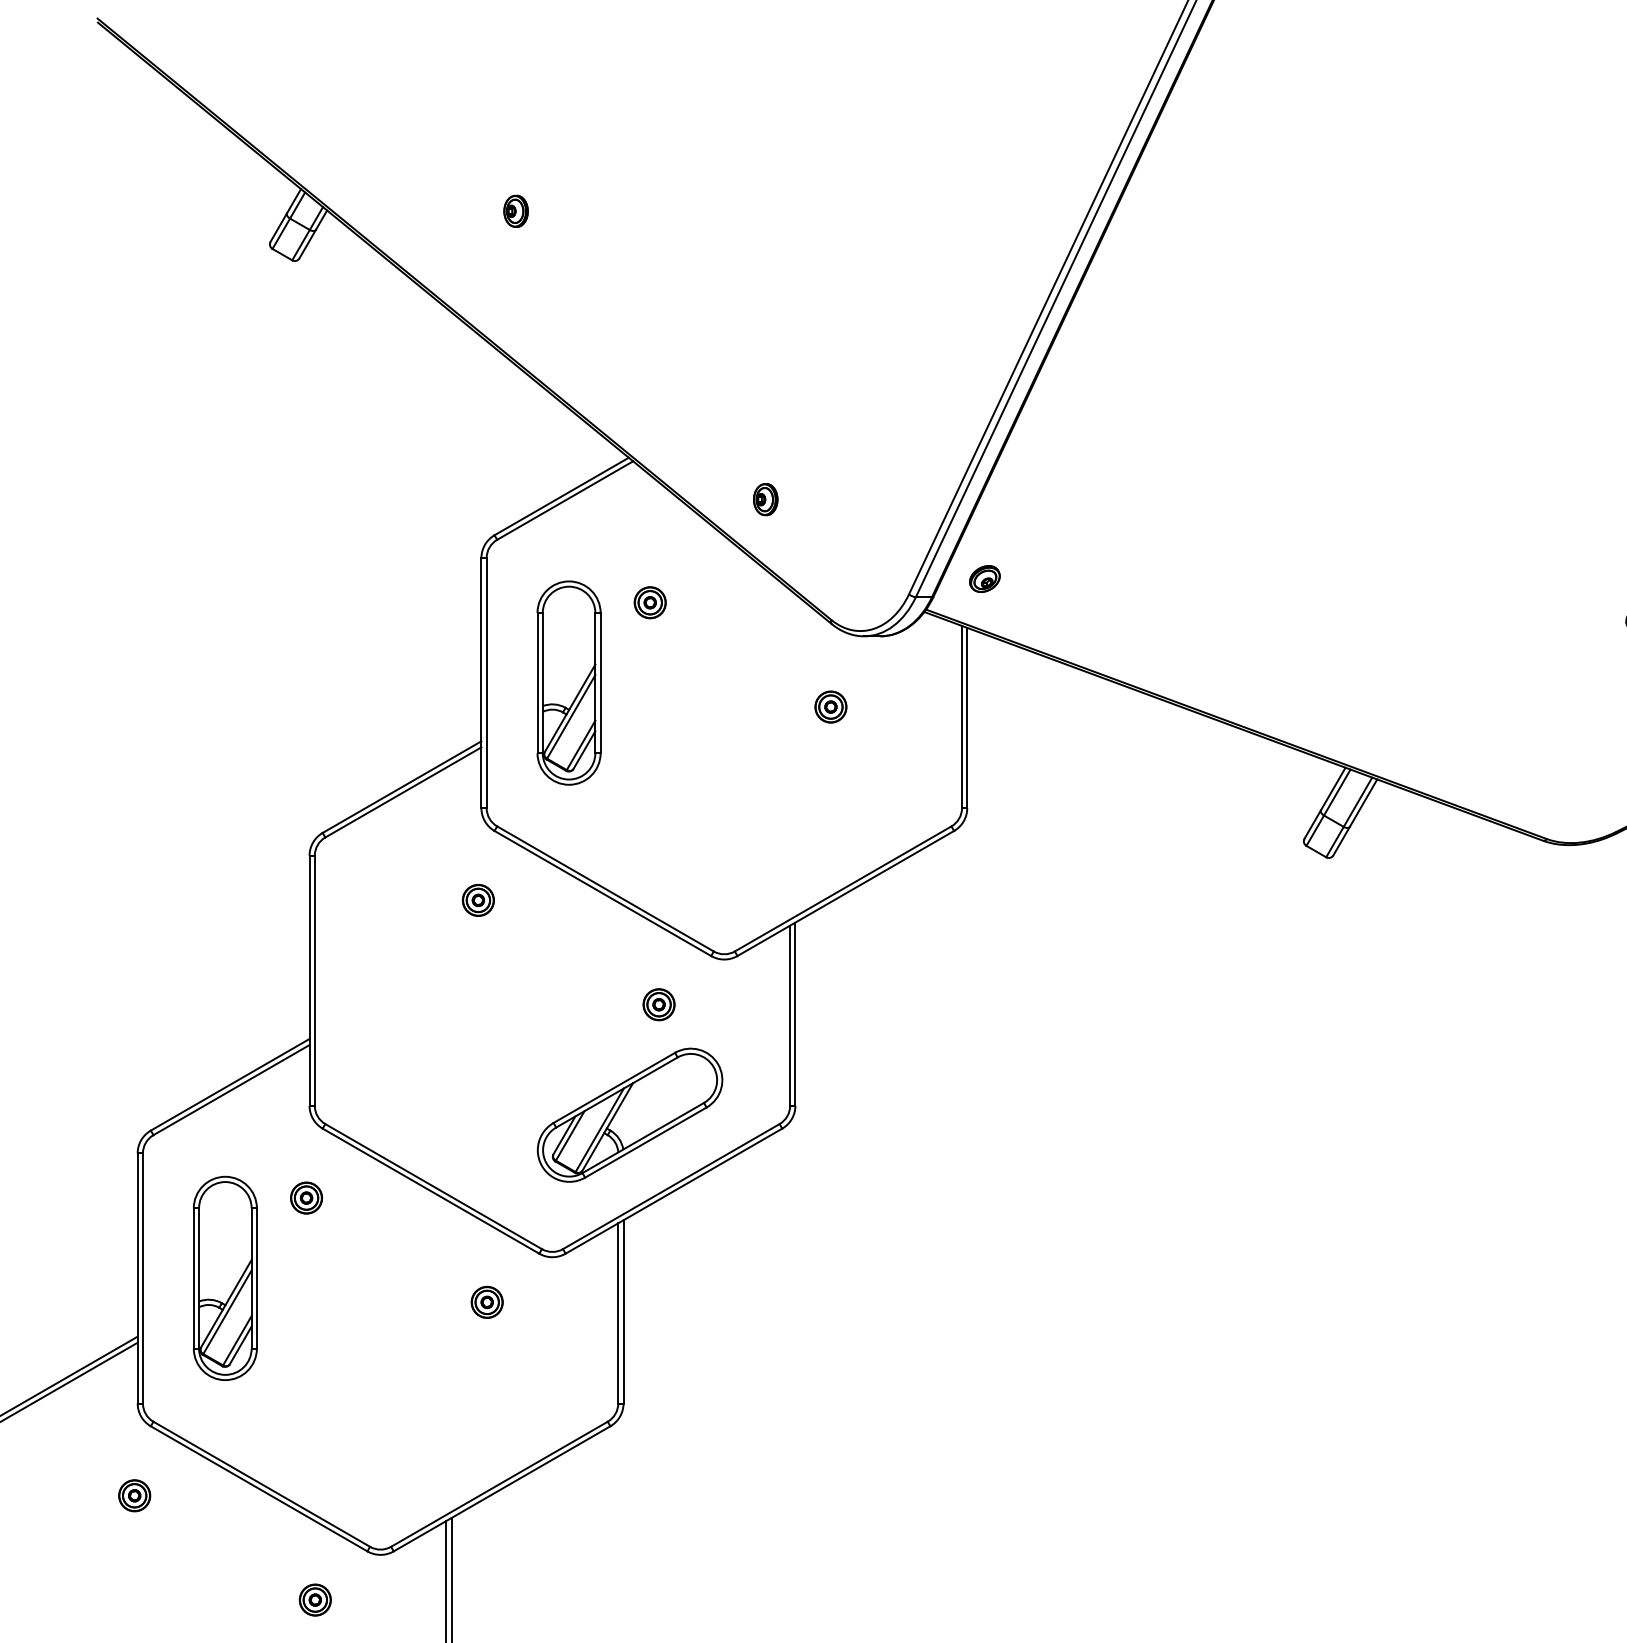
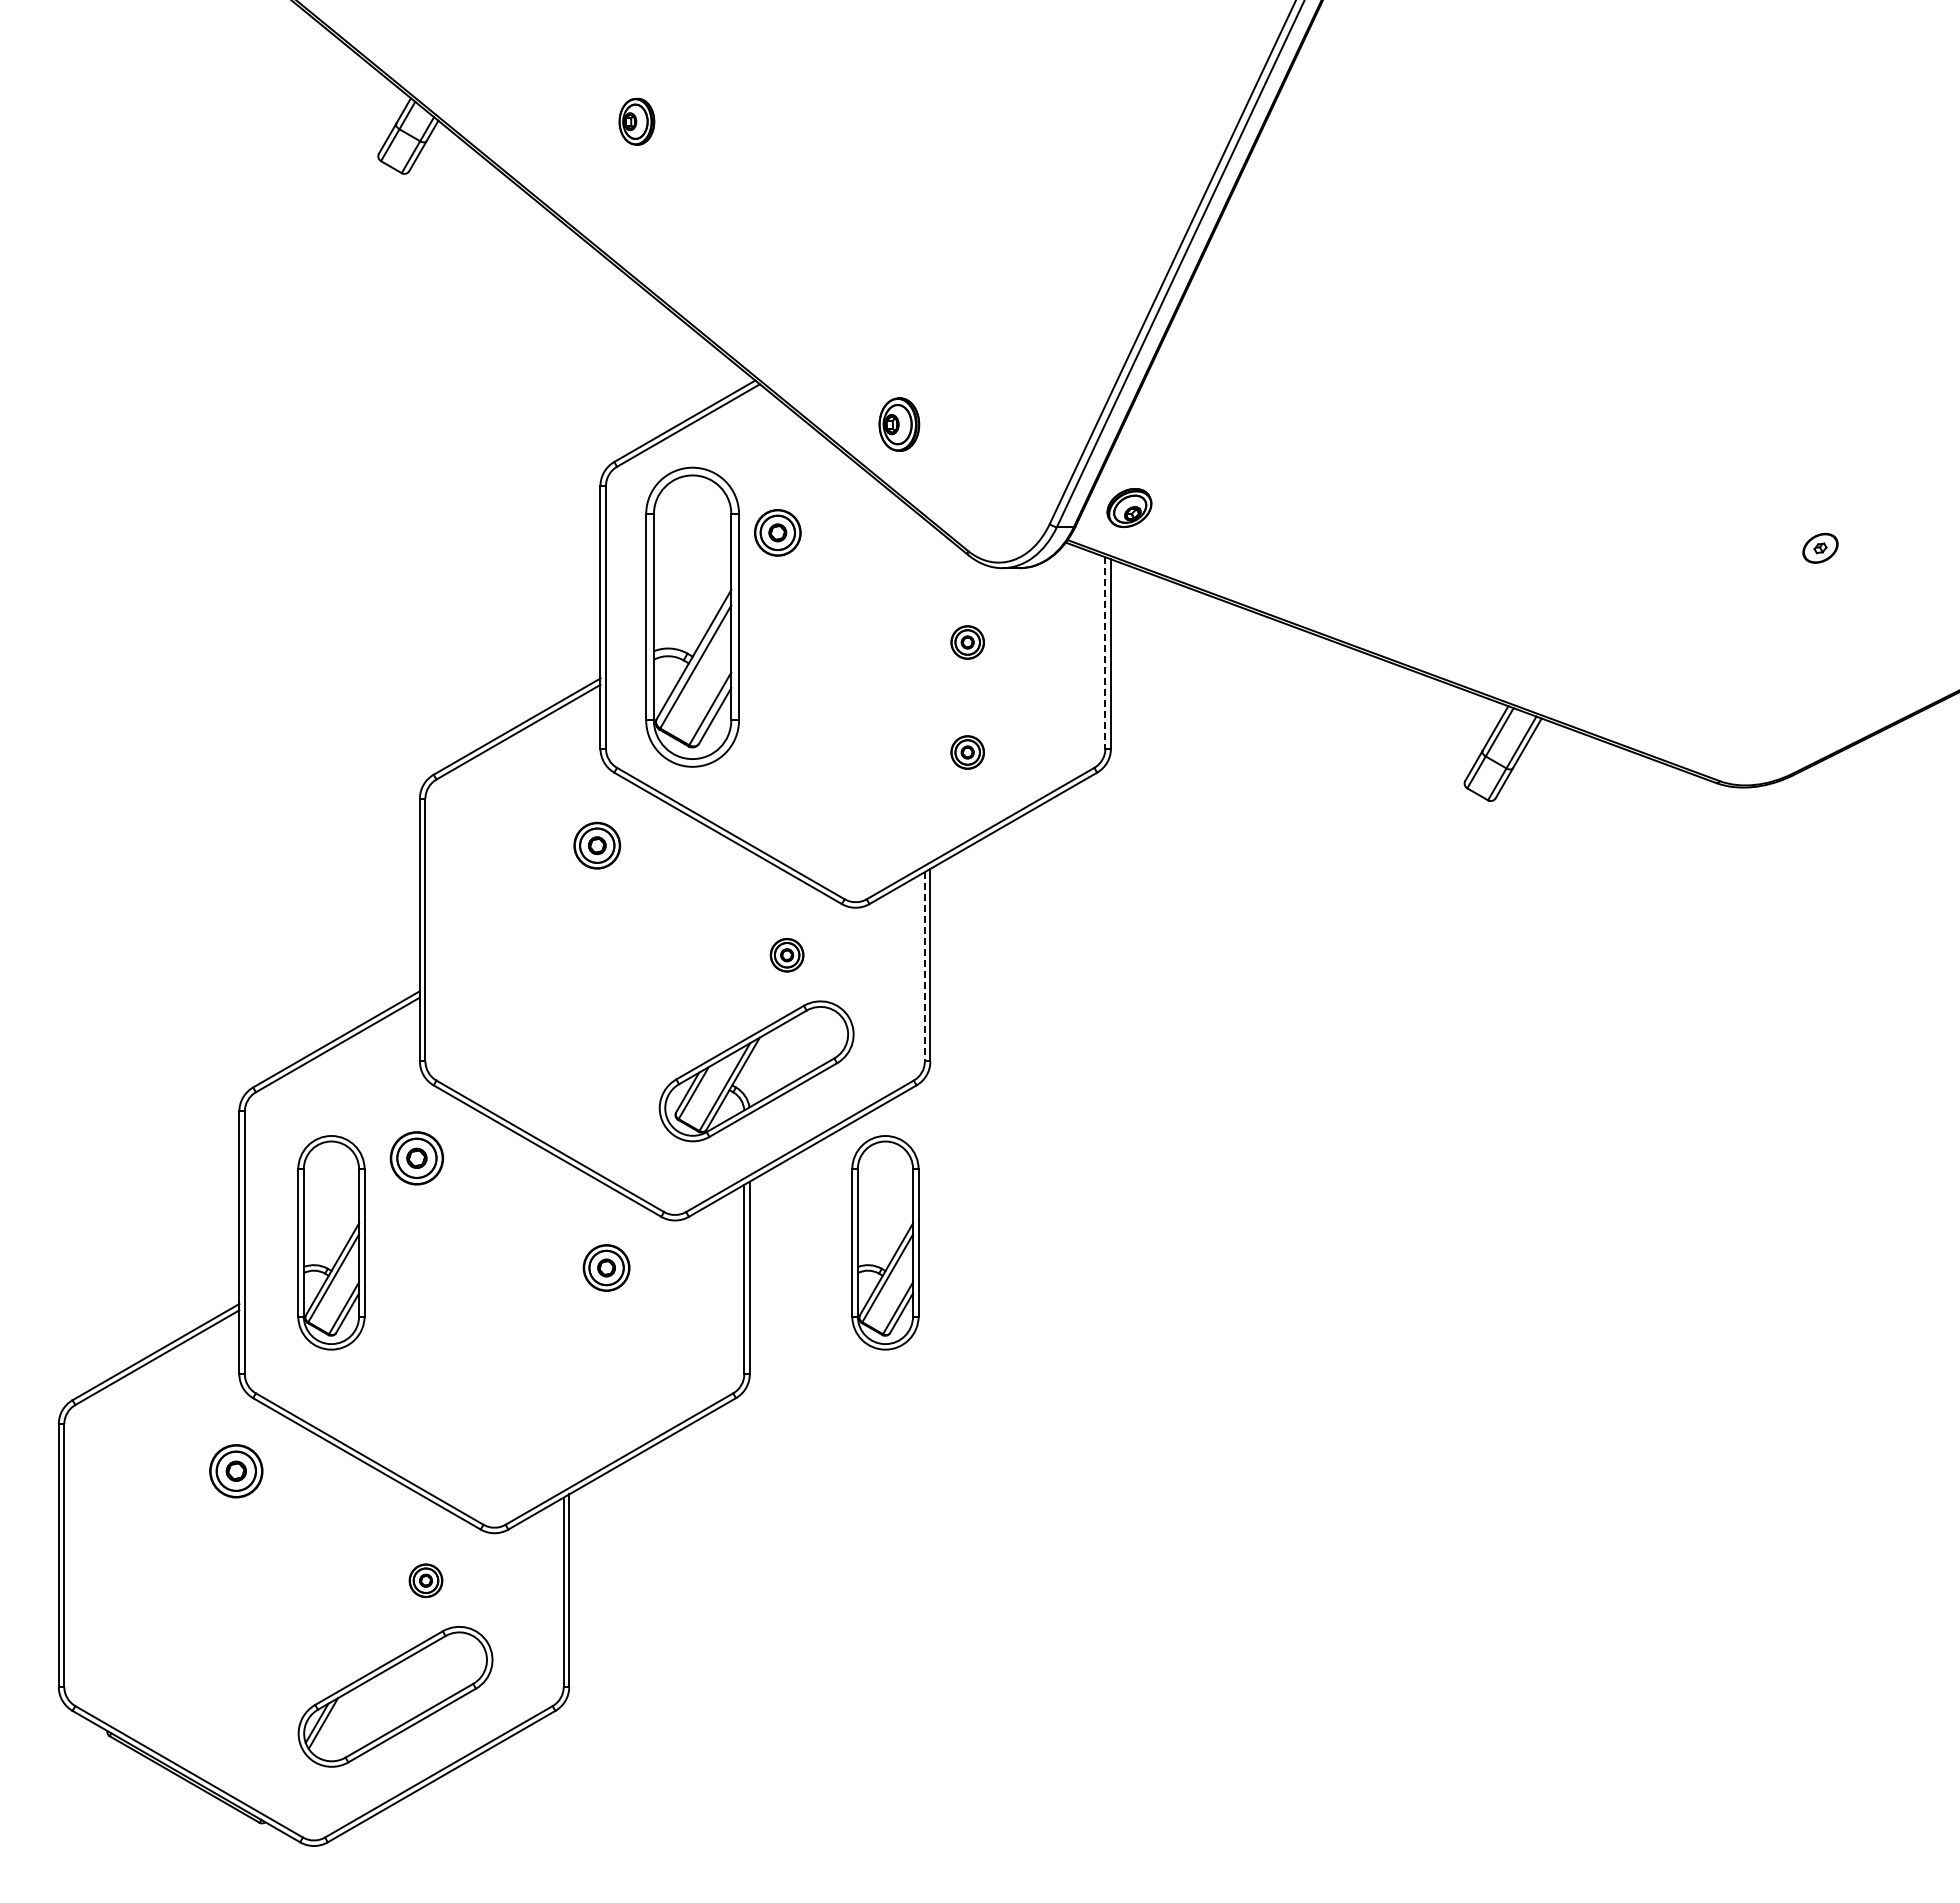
part: (515, 211) -> (636, 121), size x1.4
part: (765, 499) -> (898, 424), size x1.6
part: (984, 578) -> (1129, 507), size x1.4
part: (649, 602) -> (777, 532), size x1.4
part: (568, 683) -> (692, 617), size x1.4
line: (962, 717) -> (1105, 653), solid -> dashed
part: (830, 811) -> (967, 752), added
part: (478, 900) -> (597, 845), size x1.4
line: (789, 1015) -> (924, 966), solid -> dashed
part: (306, 1198) -> (416, 1158), size x1.6
part: (752, 1278) -> (885, 1242), added
part: (487, 1301) -> (606, 1267), size x1.4
part: (134, 1495) -> (235, 1470), size x1.6

